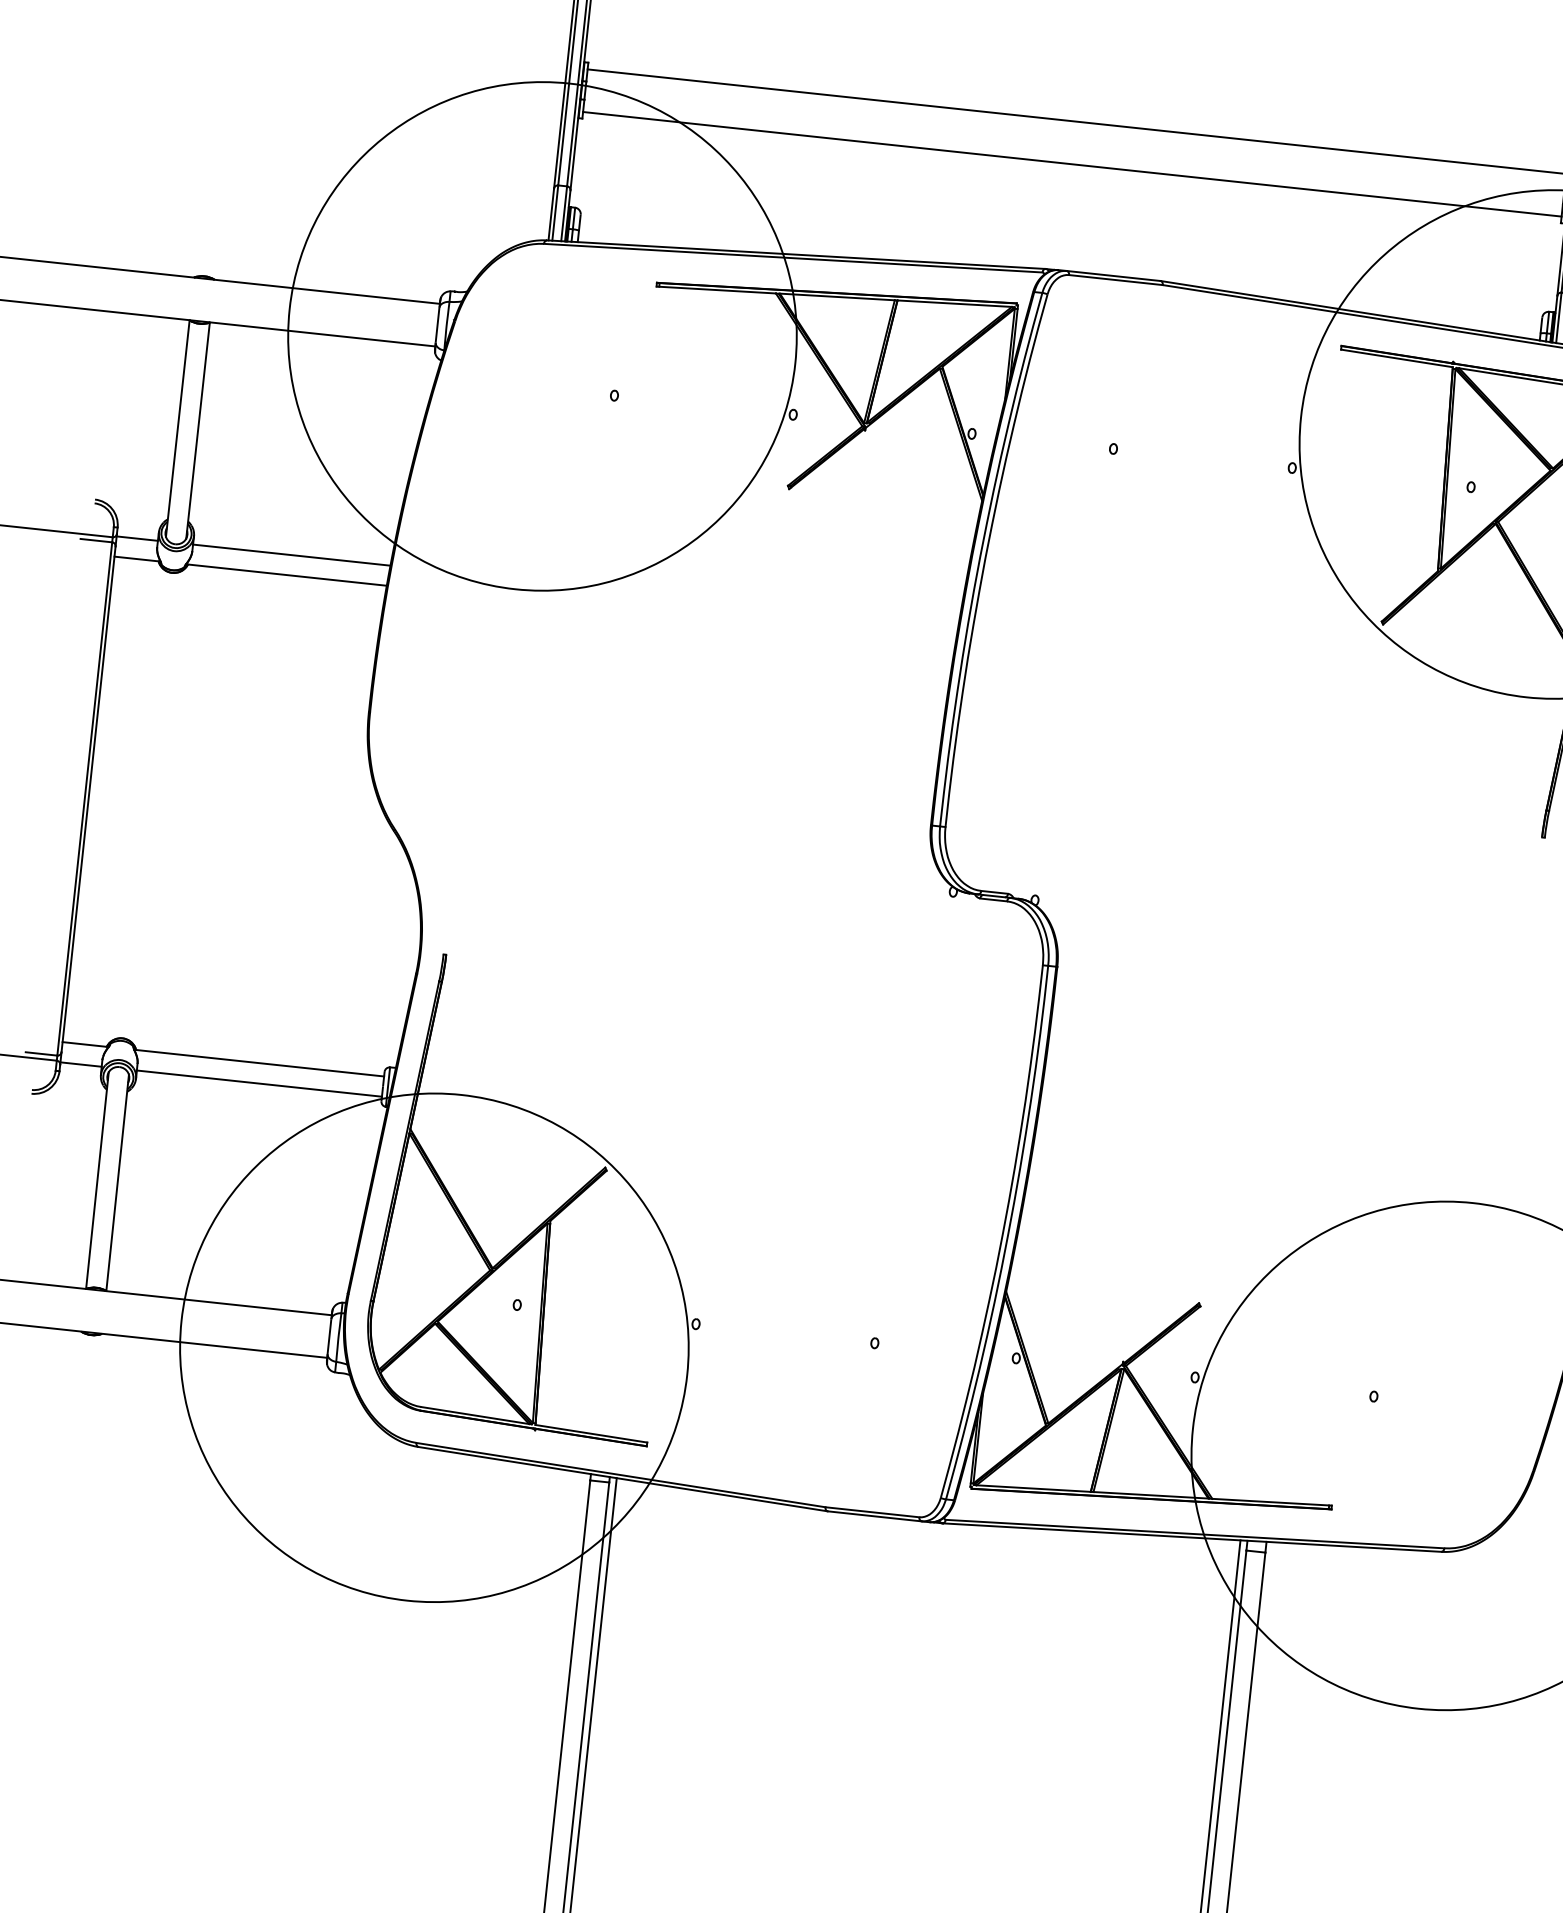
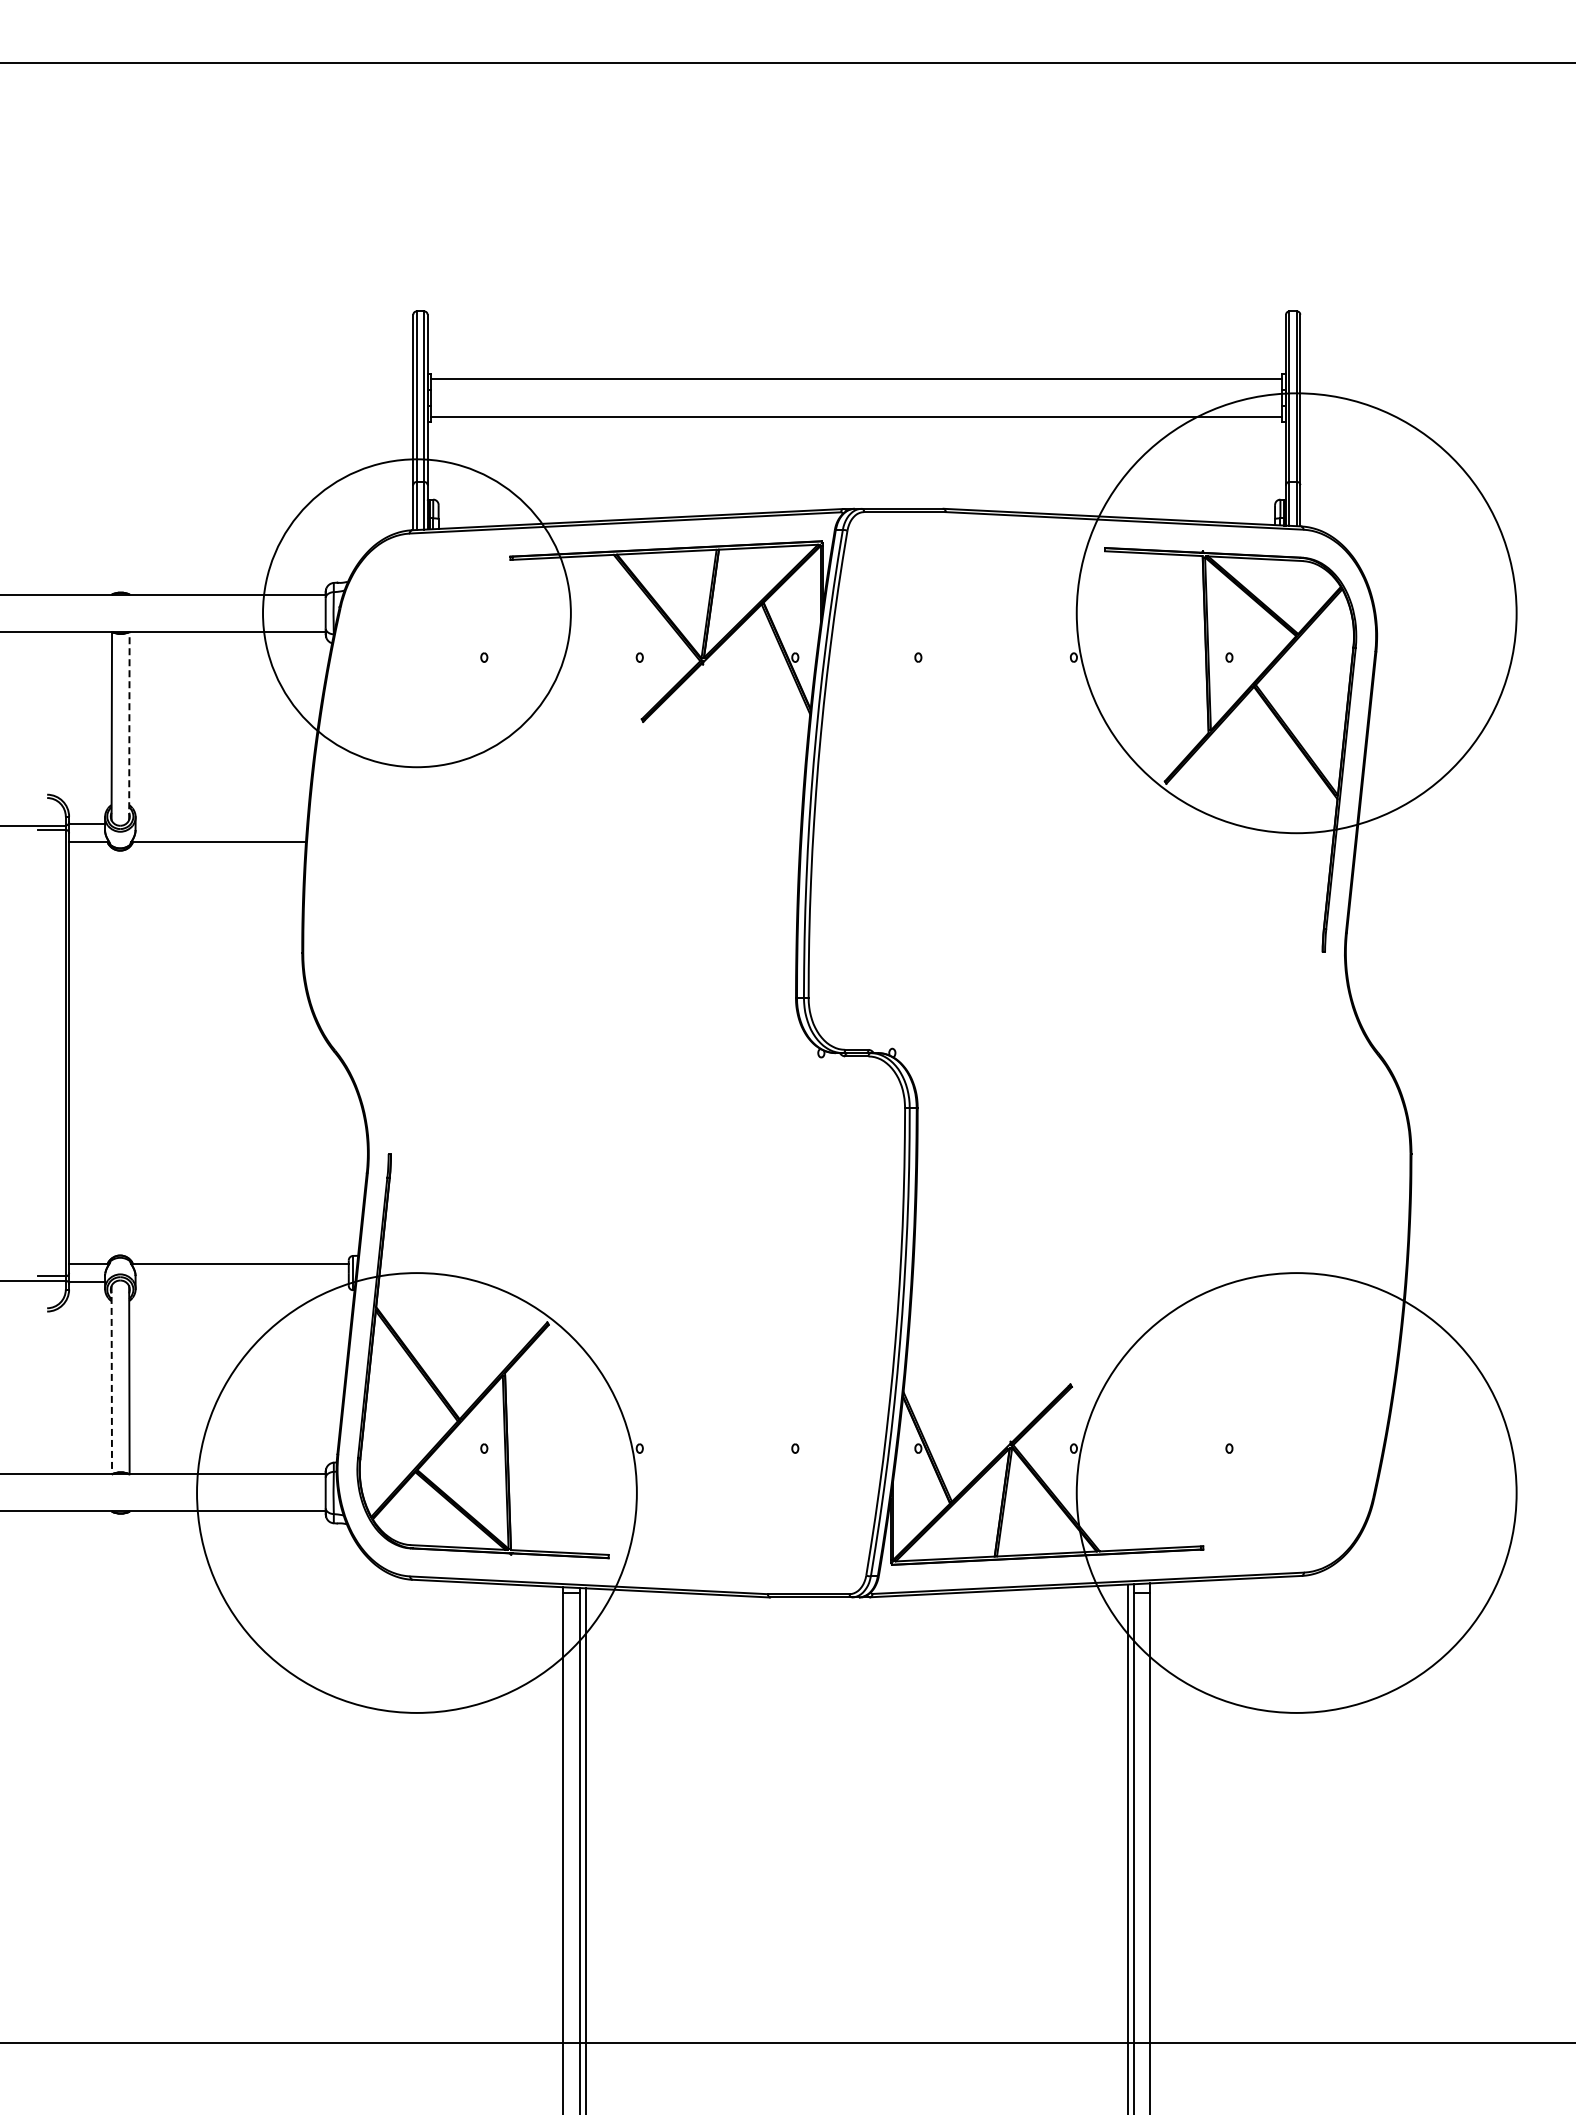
circle: (541, 336) -> (416, 613), size x0.7
line: (198, 430) -> (129, 725), solid -> dashed
line: (291, 555) -> (221, 824), removed
line: (258, 1083) -> (241, 1281), removed
line: (97, 1180) -> (111, 1380), solid -> dashed

